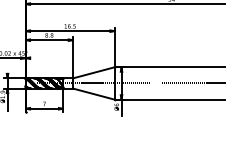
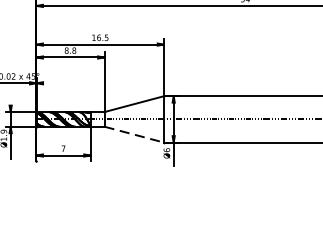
line: (94, 94) -> (135, 135), solid -> dashed

